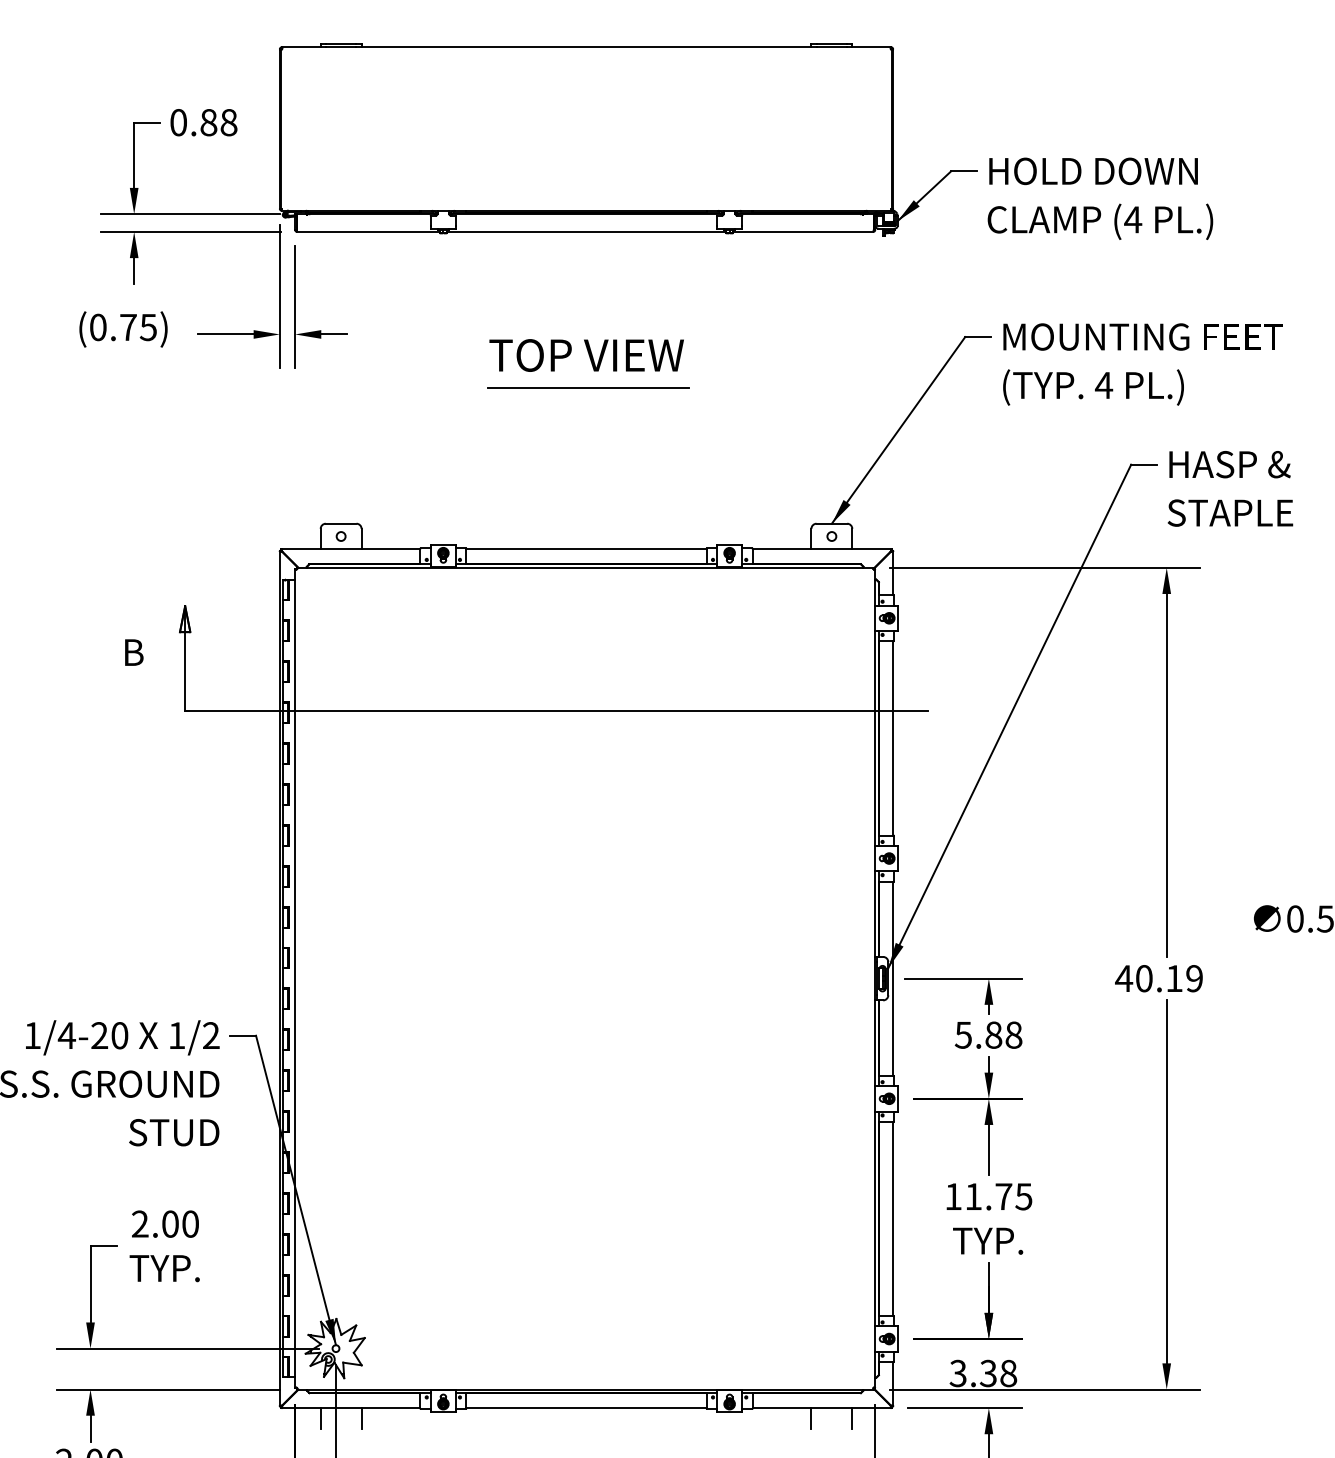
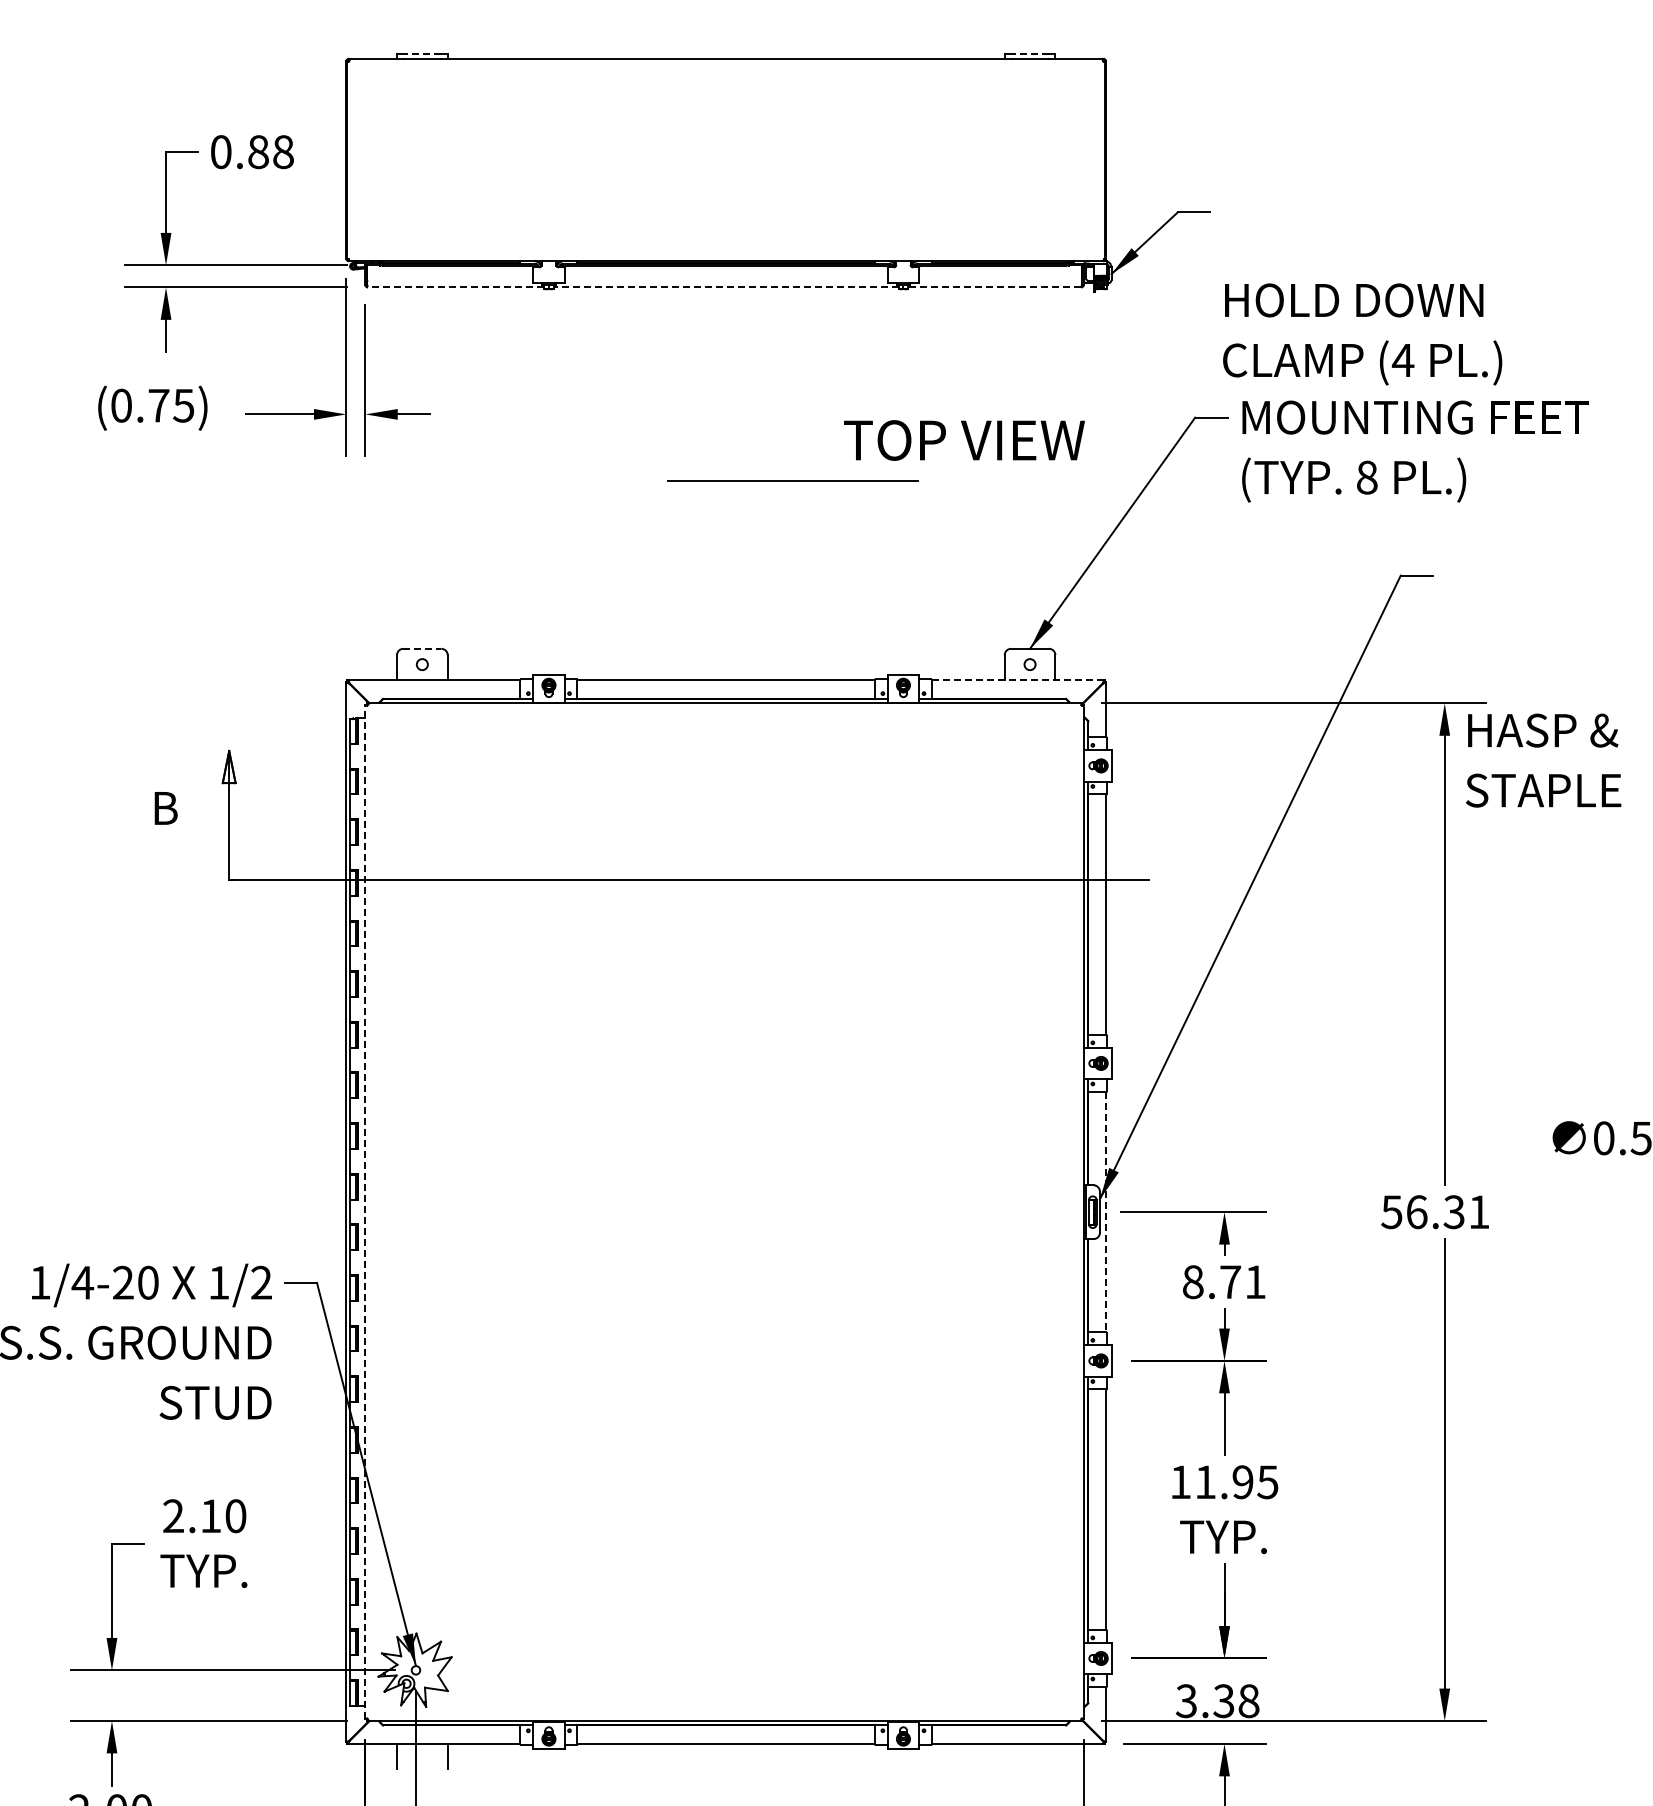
line: (341, 43) -> (422, 54), solid -> dashed
line: (832, 43) -> (1030, 54), solid -> dashed
text: (1100, 198) -> (1362, 334), moved
line: (367, 231) -> (455, 287), solid -> dashed
line: (585, 231) -> (725, 287), solid -> dashed
line: (803, 231) -> (994, 287), solid -> dashed
text: (586, 355) -> (964, 440), moved
text: (1103, 385) -> (1366, 477), 4 -> 8
line: (588, 387) -> (792, 480), moved
text: (1230, 488) -> (1543, 760), moved
line: (341, 523) -> (422, 648), solid -> dashed
line: (821, 549) -> (1017, 680), solid -> dashed
line: (295, 978) -> (365, 1212), solid -> dashed
line: (893, 978) -> (1106, 1212), solid -> dashed
text: (1158, 978) -> (1434, 1212), 40.19 -> 56.31
text: (988, 1035) -> (1223, 1282), 5.88 -> 8.71
text: (1003, 1196) -> (1242, 1482), 11.75 -> 11.95
text: (170, 1224) -> (211, 1516), 2.00 -> 2.10
line: (811, 1418) -> (1004, 1756), removed
line: (852, 1418) -> (1055, 1756), removed

